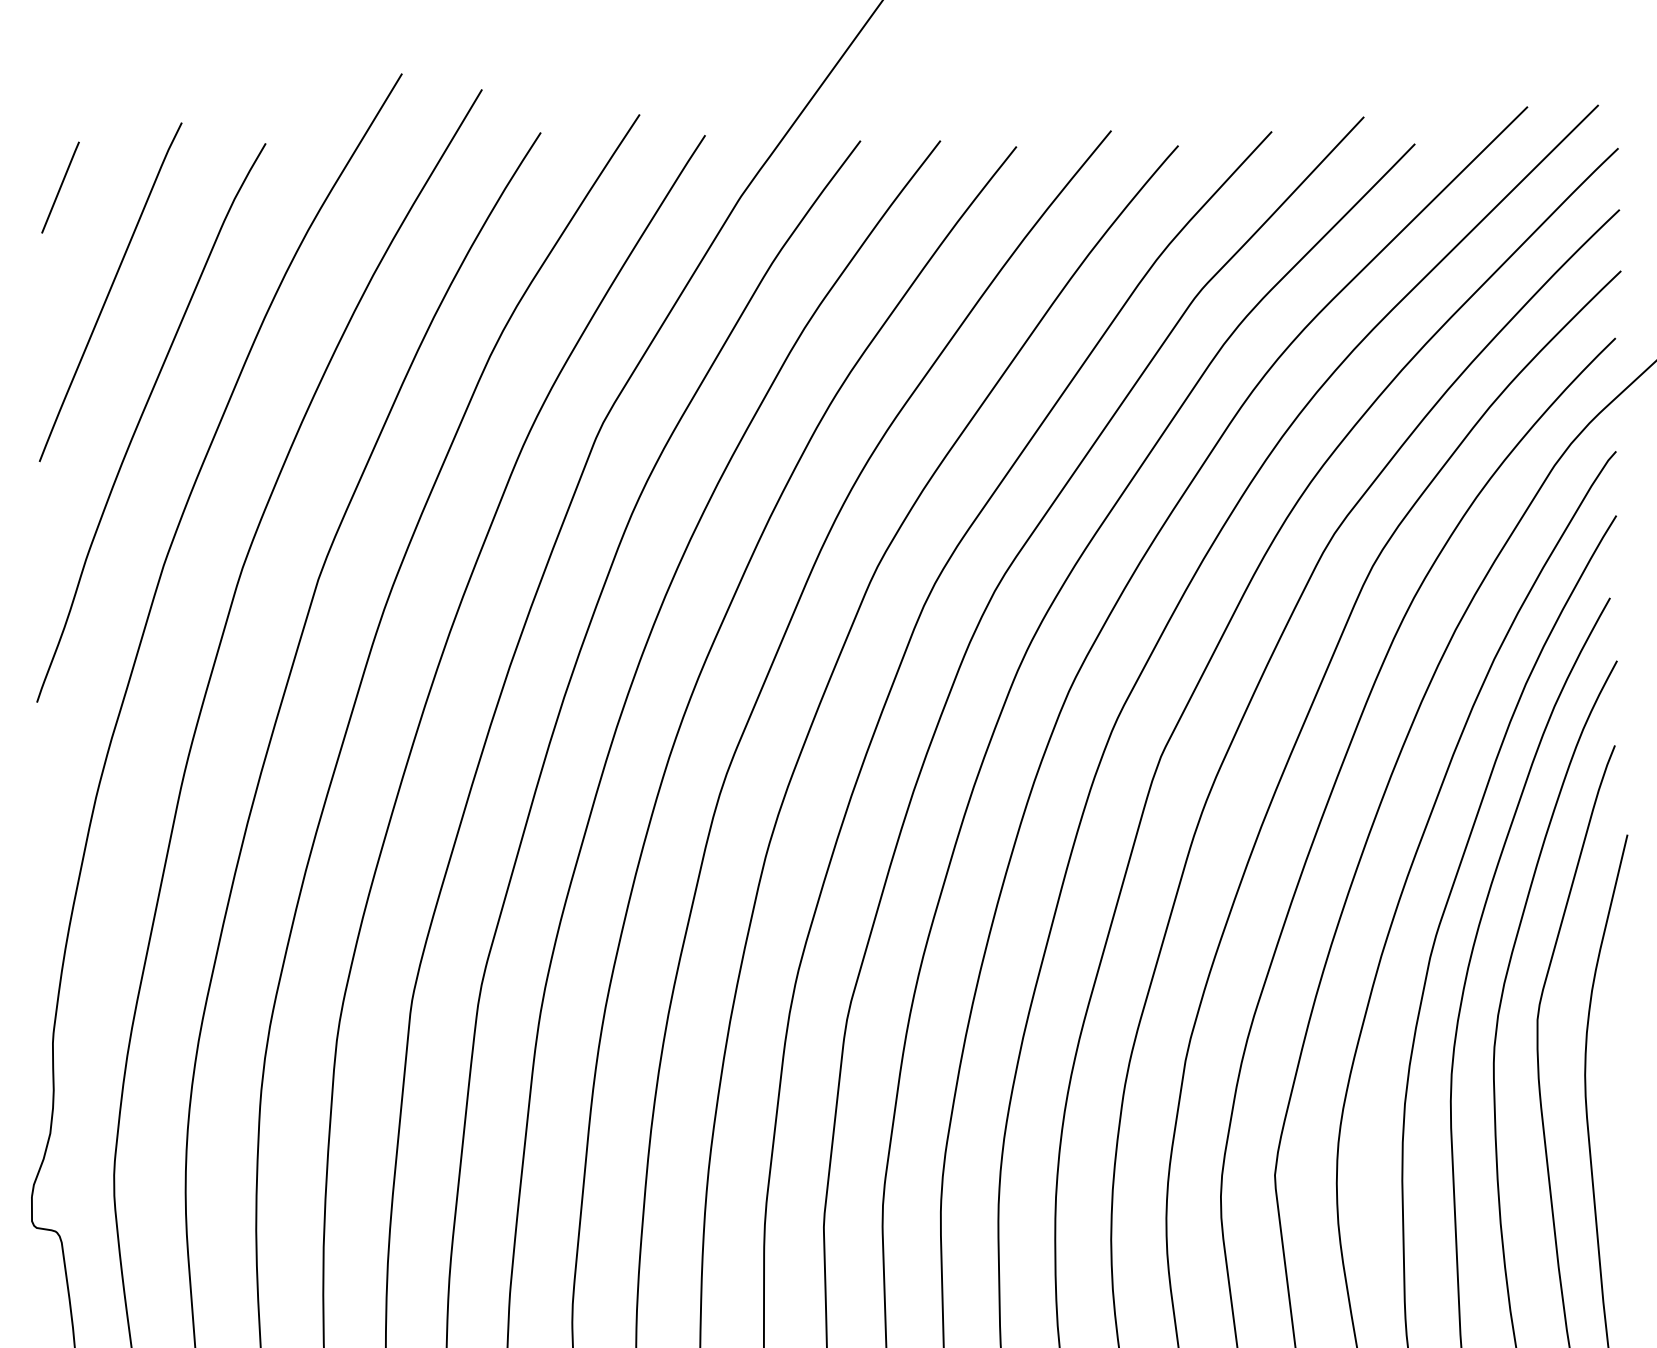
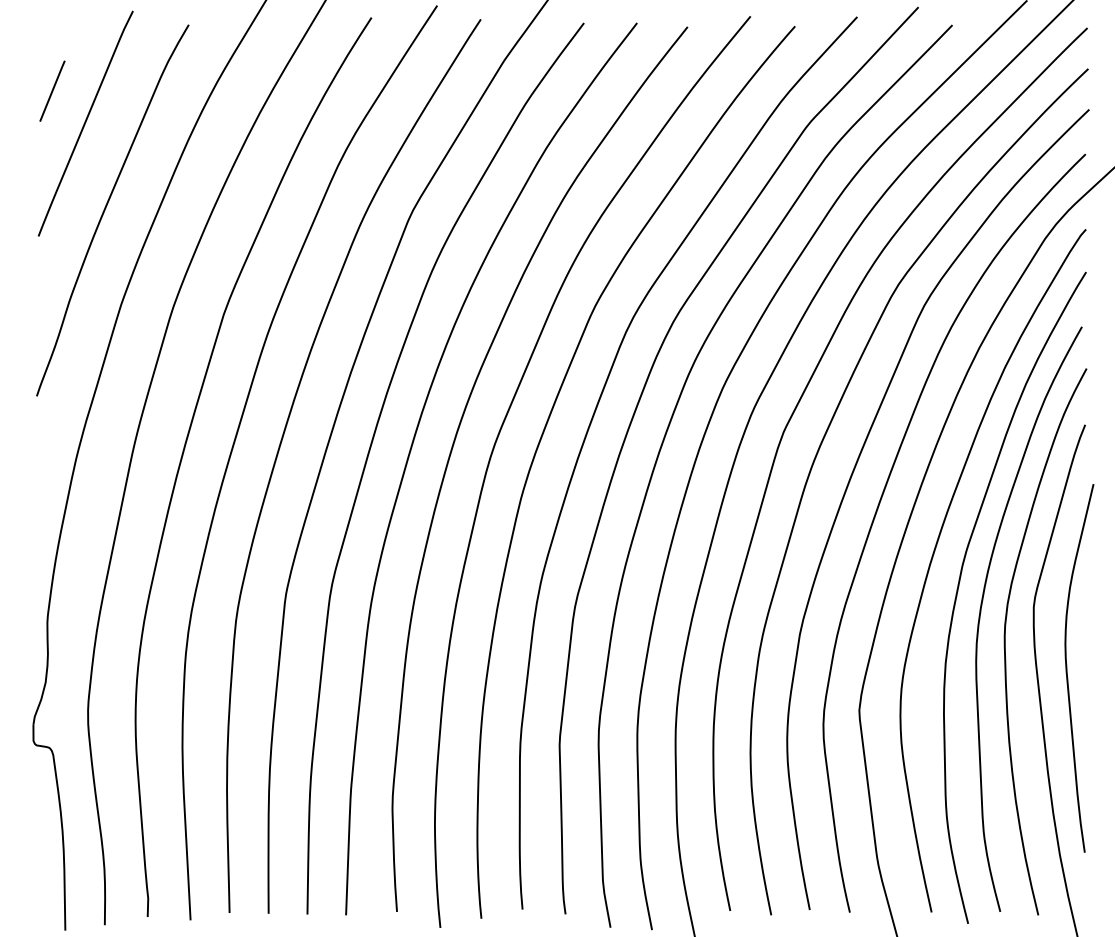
line: (60, 186) -> (52, 90), moved

